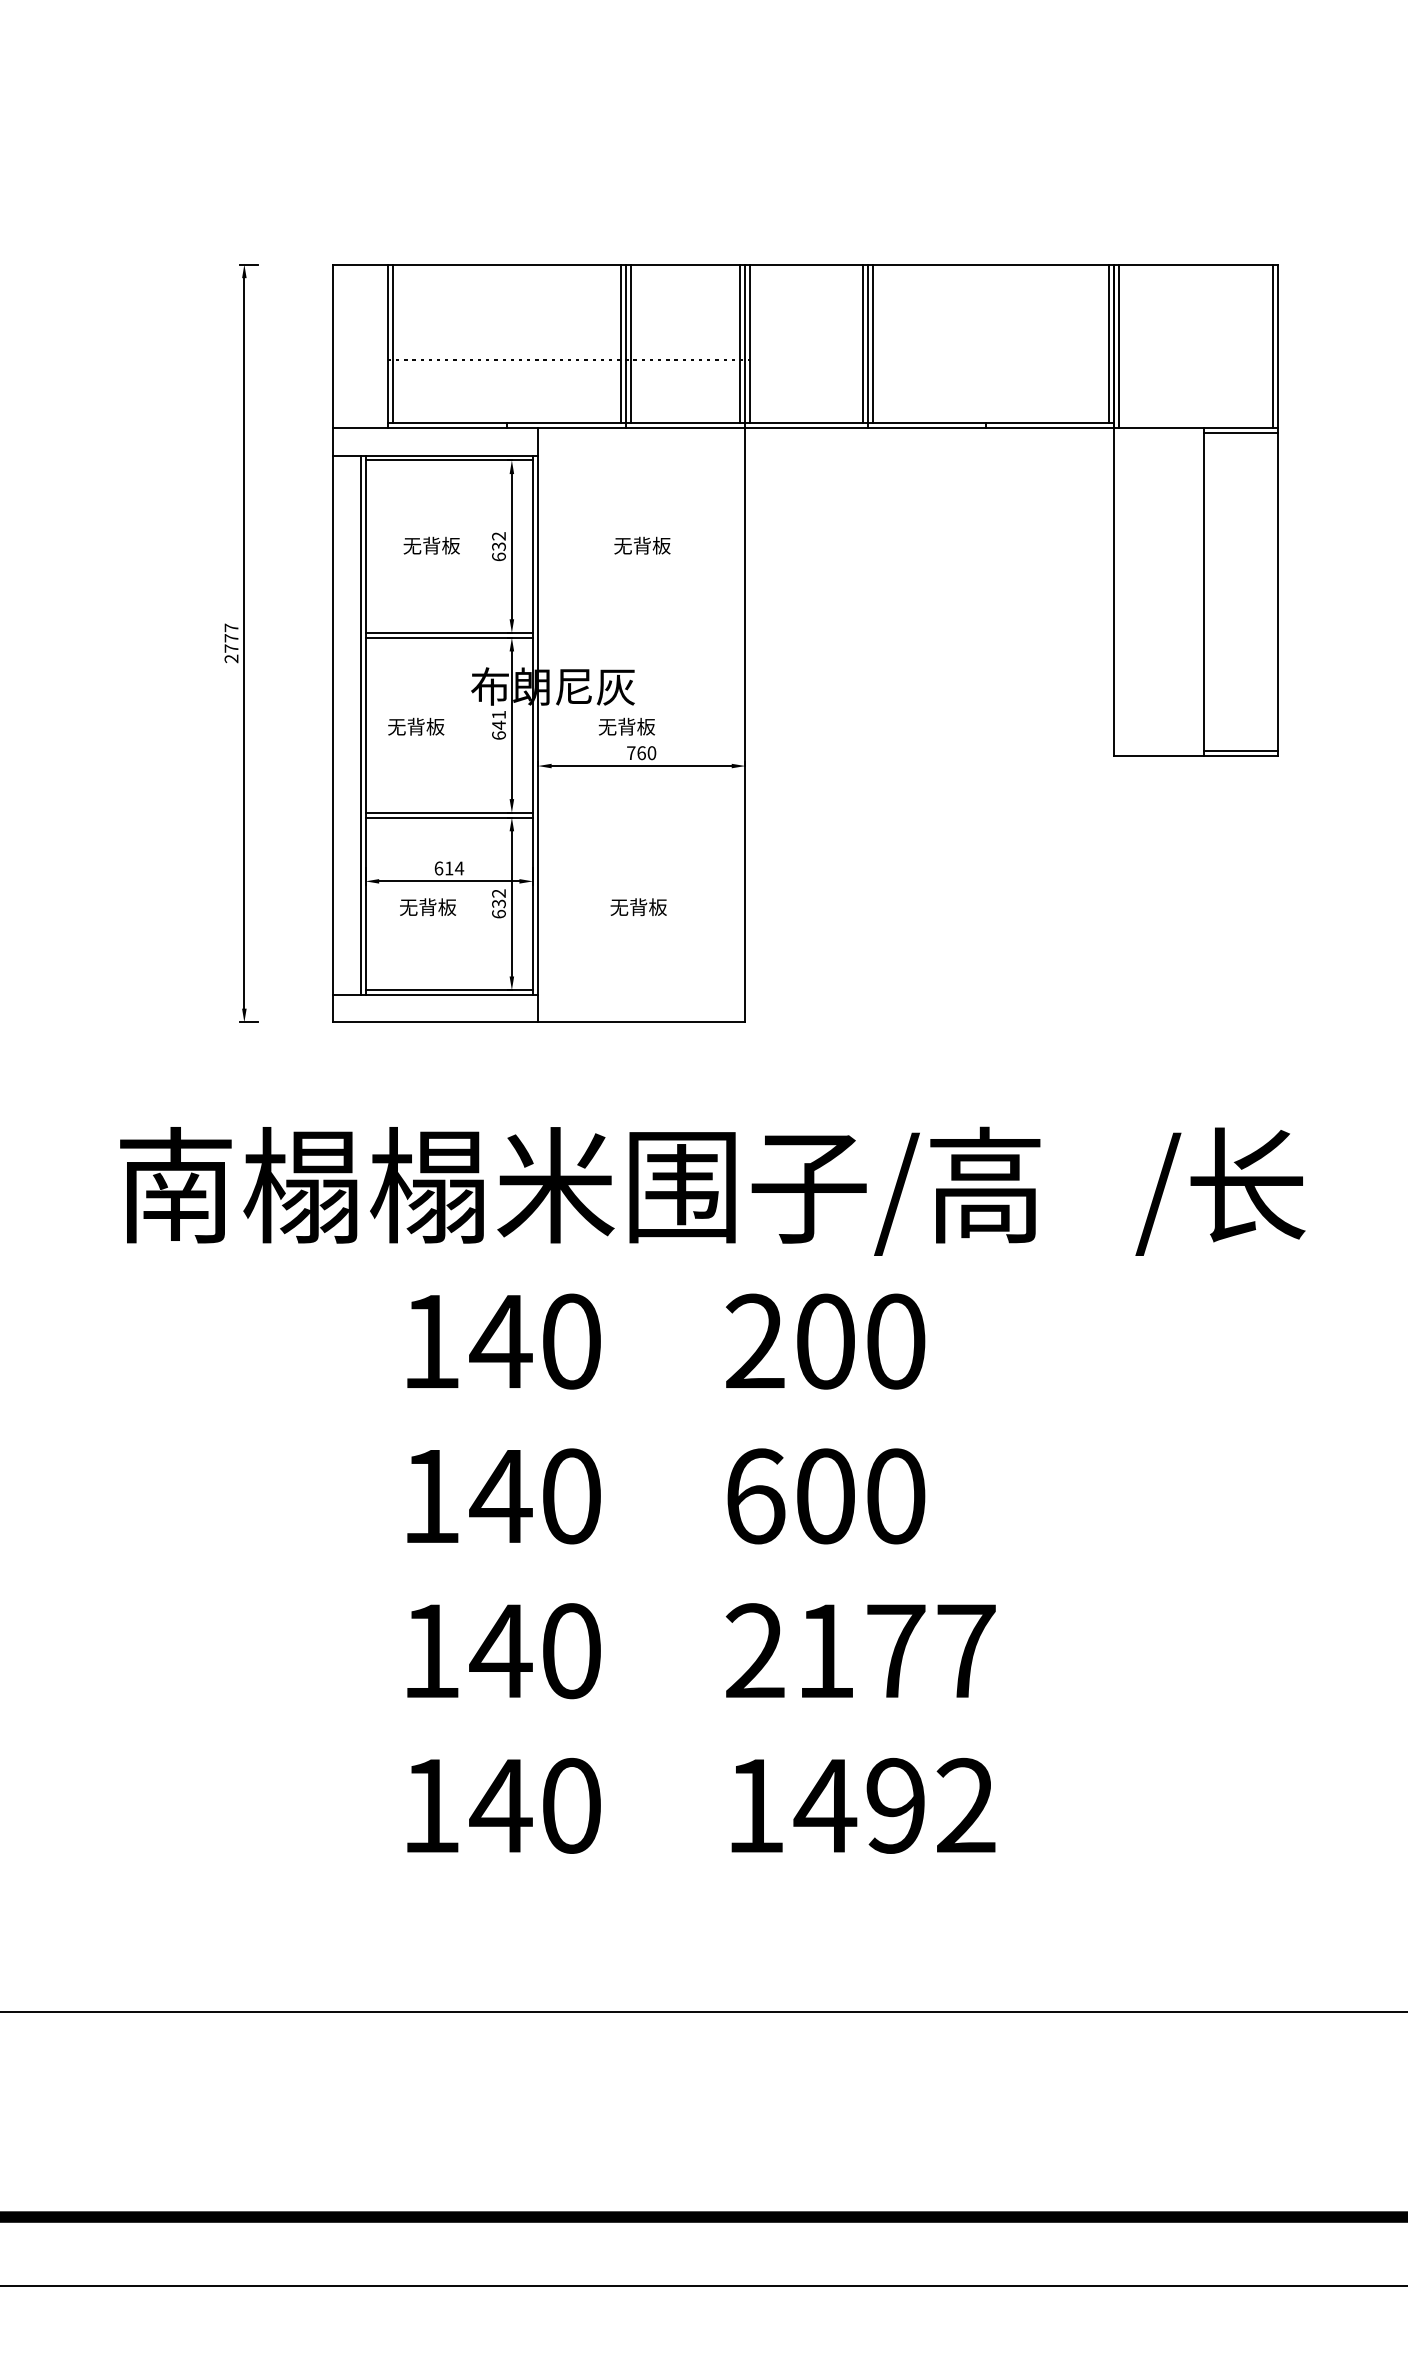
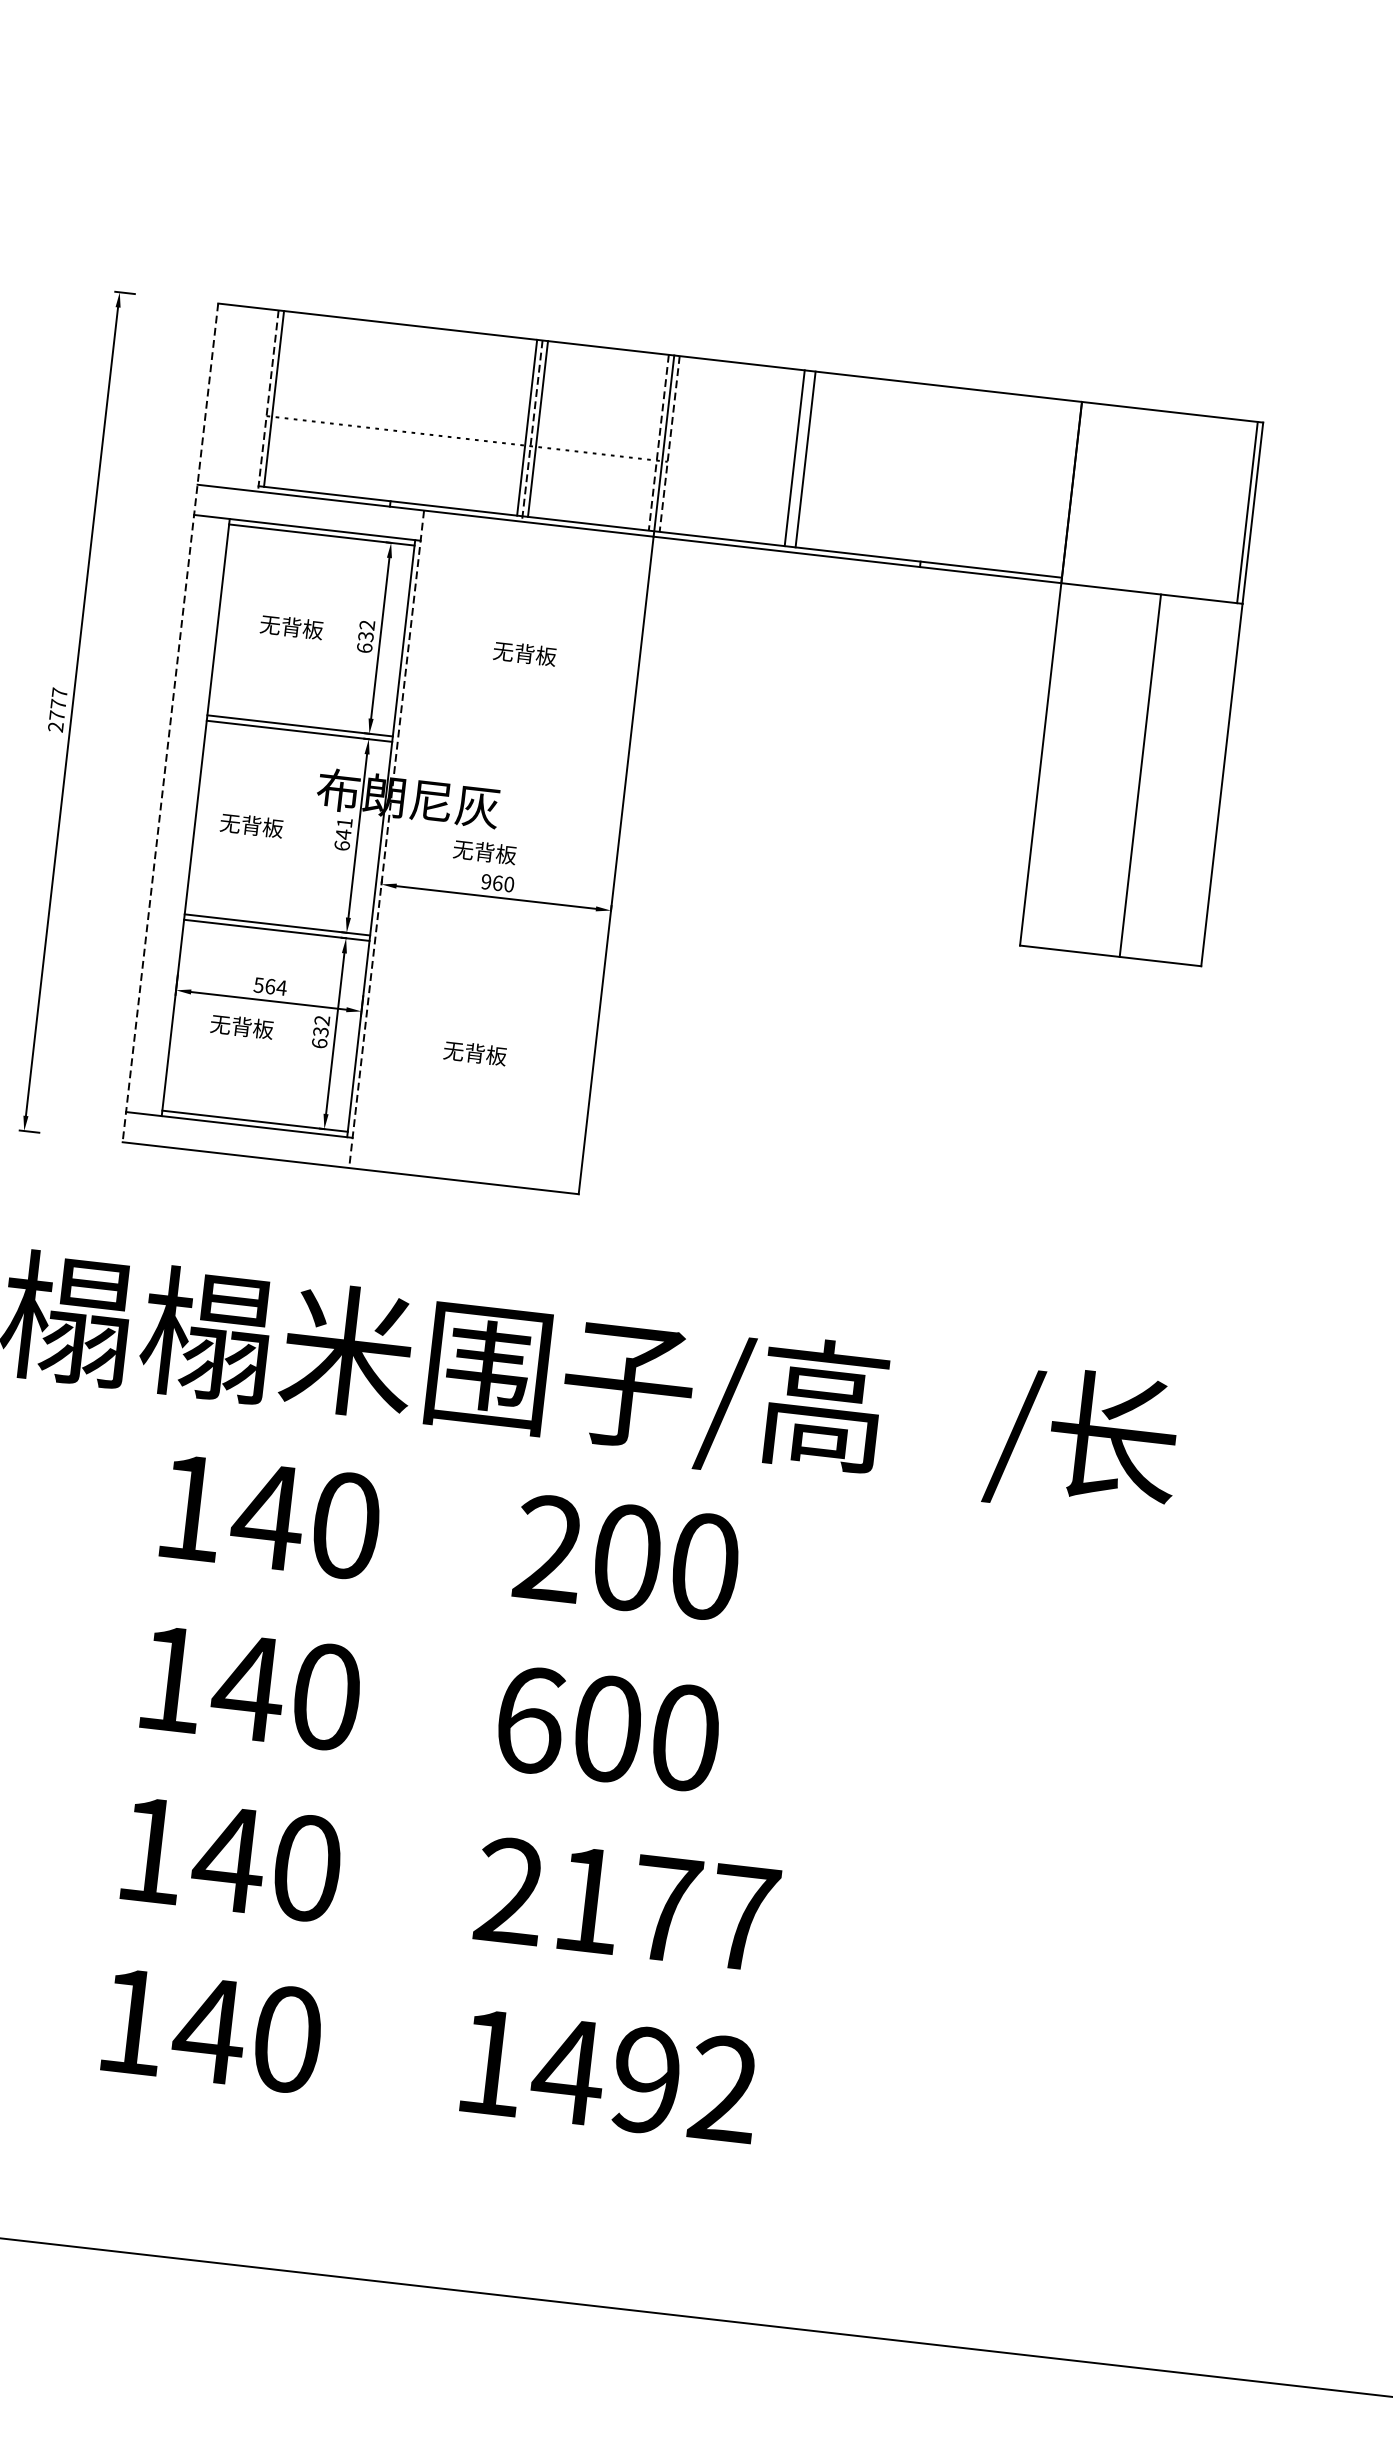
line: (1108, 343) -> (1066, 488), removed
line: (740, 344) -> (658, 443), solid -> dashed
line: (750, 344) -> (669, 444), solid -> dashed
line: (387, 346) -> (267, 401), solid -> dashed
line: (626, 346) -> (532, 431), solid -> dashed
line: (868, 346) -> (800, 461), removed
line: (1118, 346) -> (1076, 493), removed
line: (1240, 433) -> (1200, 604), removed
line: (333, 643) -> (170, 723), solid -> dashed
line: (360, 725) -> (190, 817), removed
line: (537, 725) -> (386, 839), solid -> dashed
line: (1240, 750) -> (1160, 955), removed
text: (631, 753) -> (486, 882), 760 -> 960
text: (443, 868) -> (264, 985), 614 -> 564

